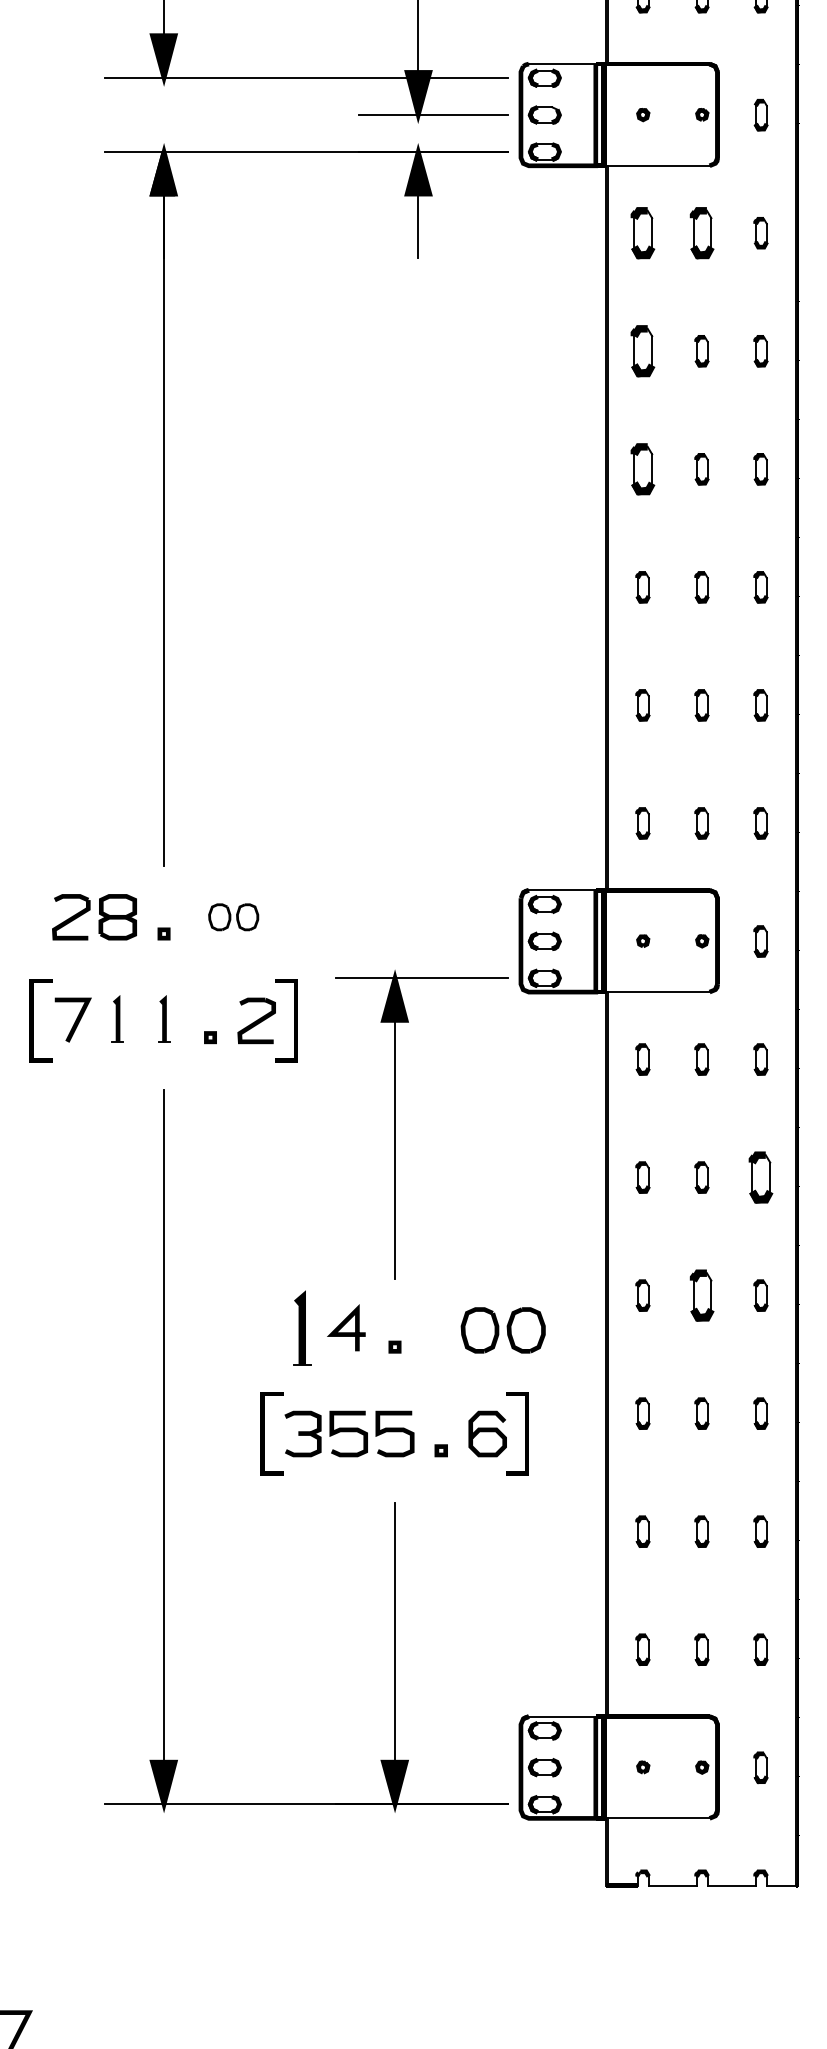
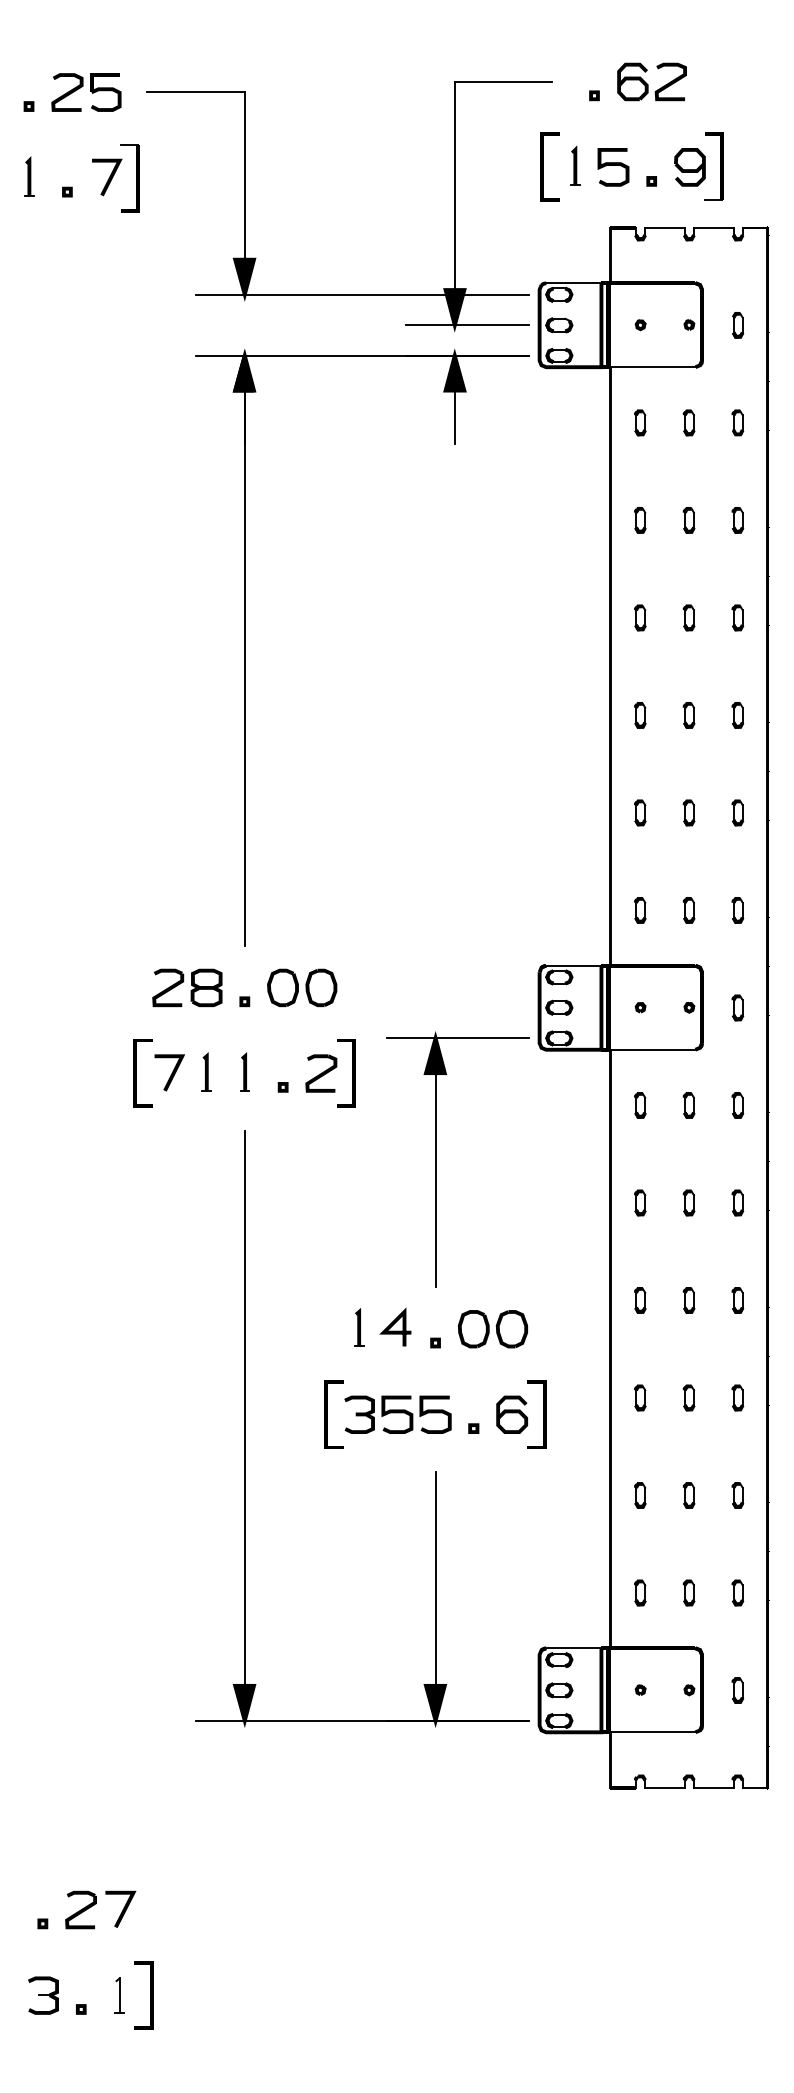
part: (643, 232) -> (640, 422), size x0.62
part: (701, 232) -> (688, 422), size x0.62
part: (643, 351) -> (640, 520), size x0.62
part: (643, 468) -> (640, 617), size x0.62
part: (233, 916) -> (302, 987), size x1.67
part: (760, 1177) -> (737, 1202), size x0.62
part: (701, 1295) -> (688, 1300), size x0.62
part: (302, 1328) -> (359, 1327), size x0.62
part: (503, 1330) -> (493, 1329), moved

